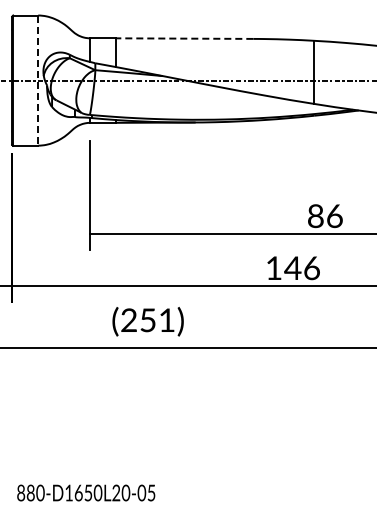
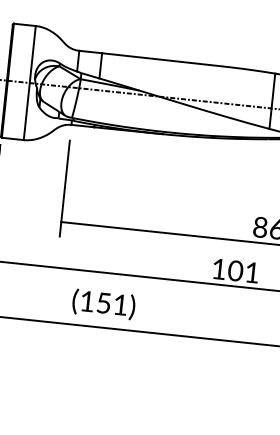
line: (184, 38) -> (161, 59), dashed -> solid
line: (38, 81) -> (29, 83), dashed -> solid
text: (301, 268) -> (243, 271), 146 -> 101
text: (128, 319) -> (86, 300), (251) -> (151)

